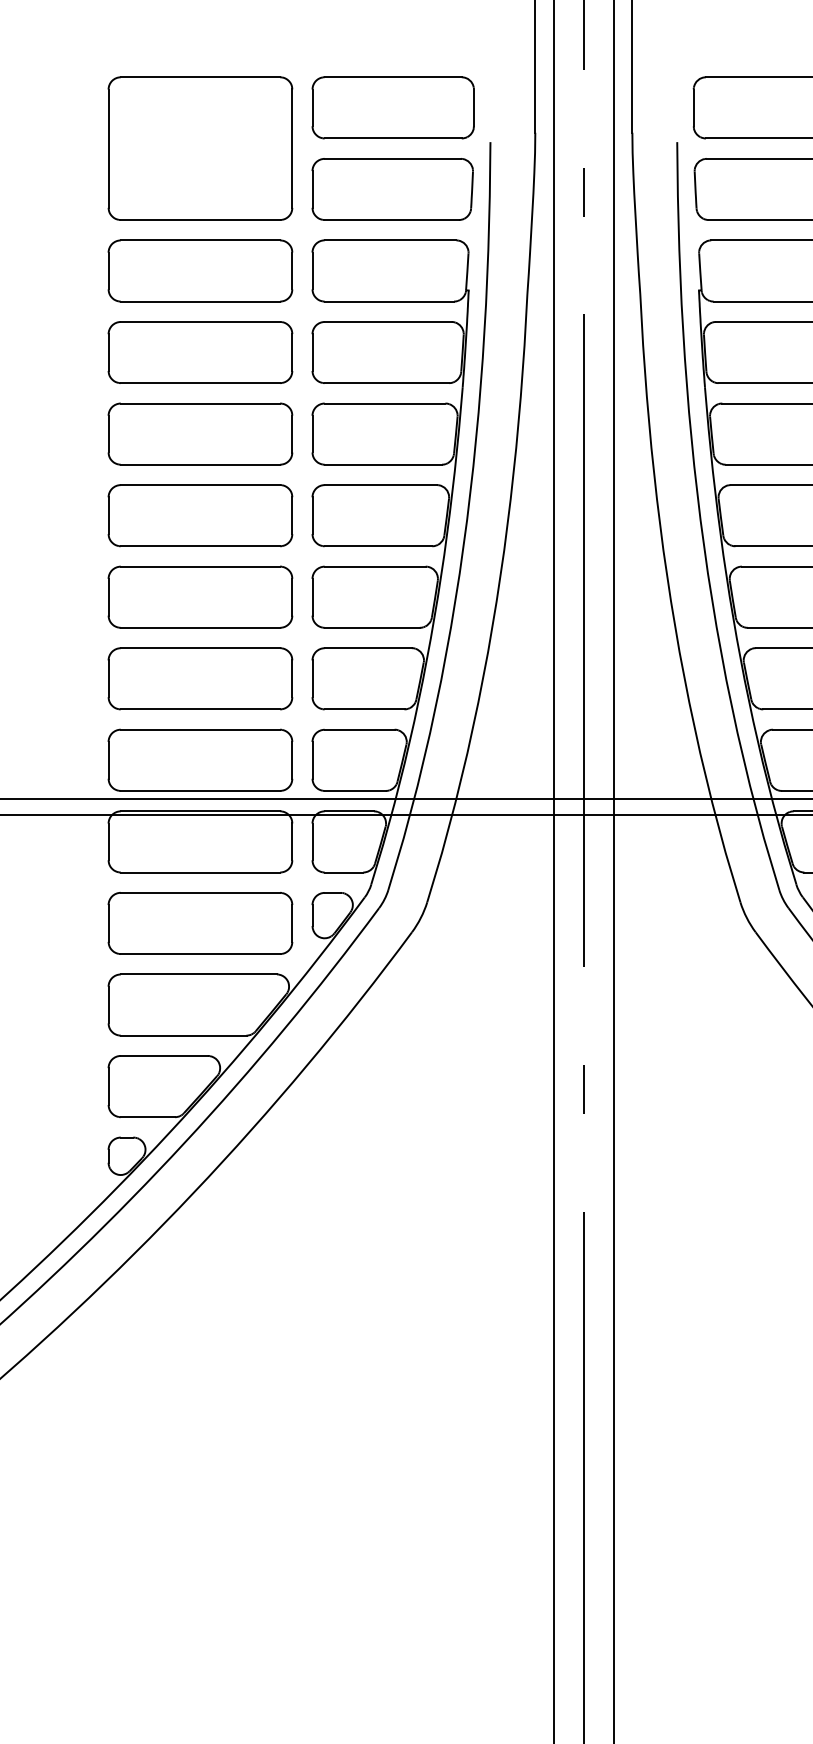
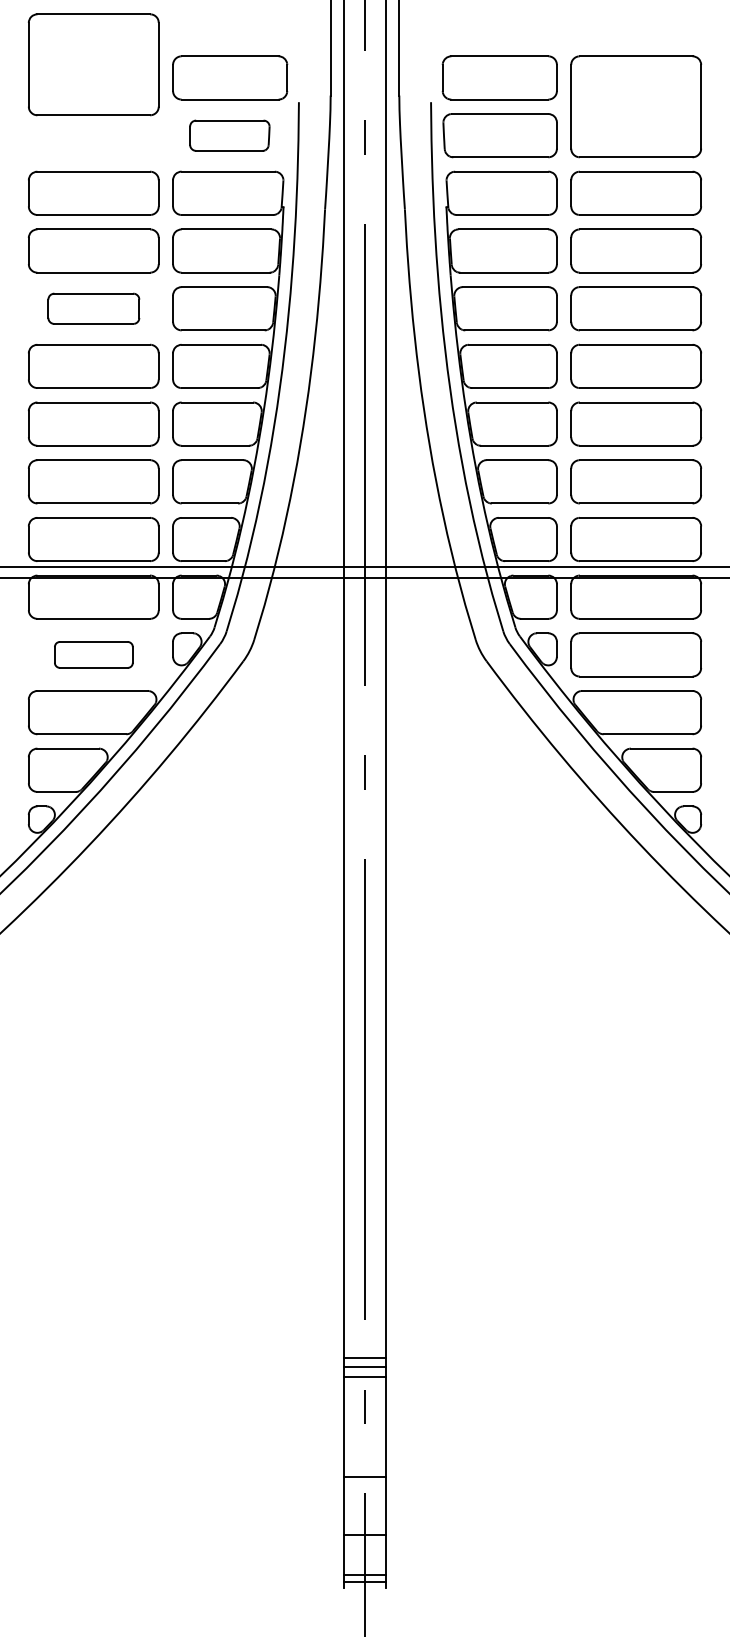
part: (200, 148) -> (93, 64), moved
part: (392, 189) -> (229, 135), size x0.7
part: (200, 433) -> (93, 308), size x0.7
part: (200, 922) -> (93, 654), size x0.6

